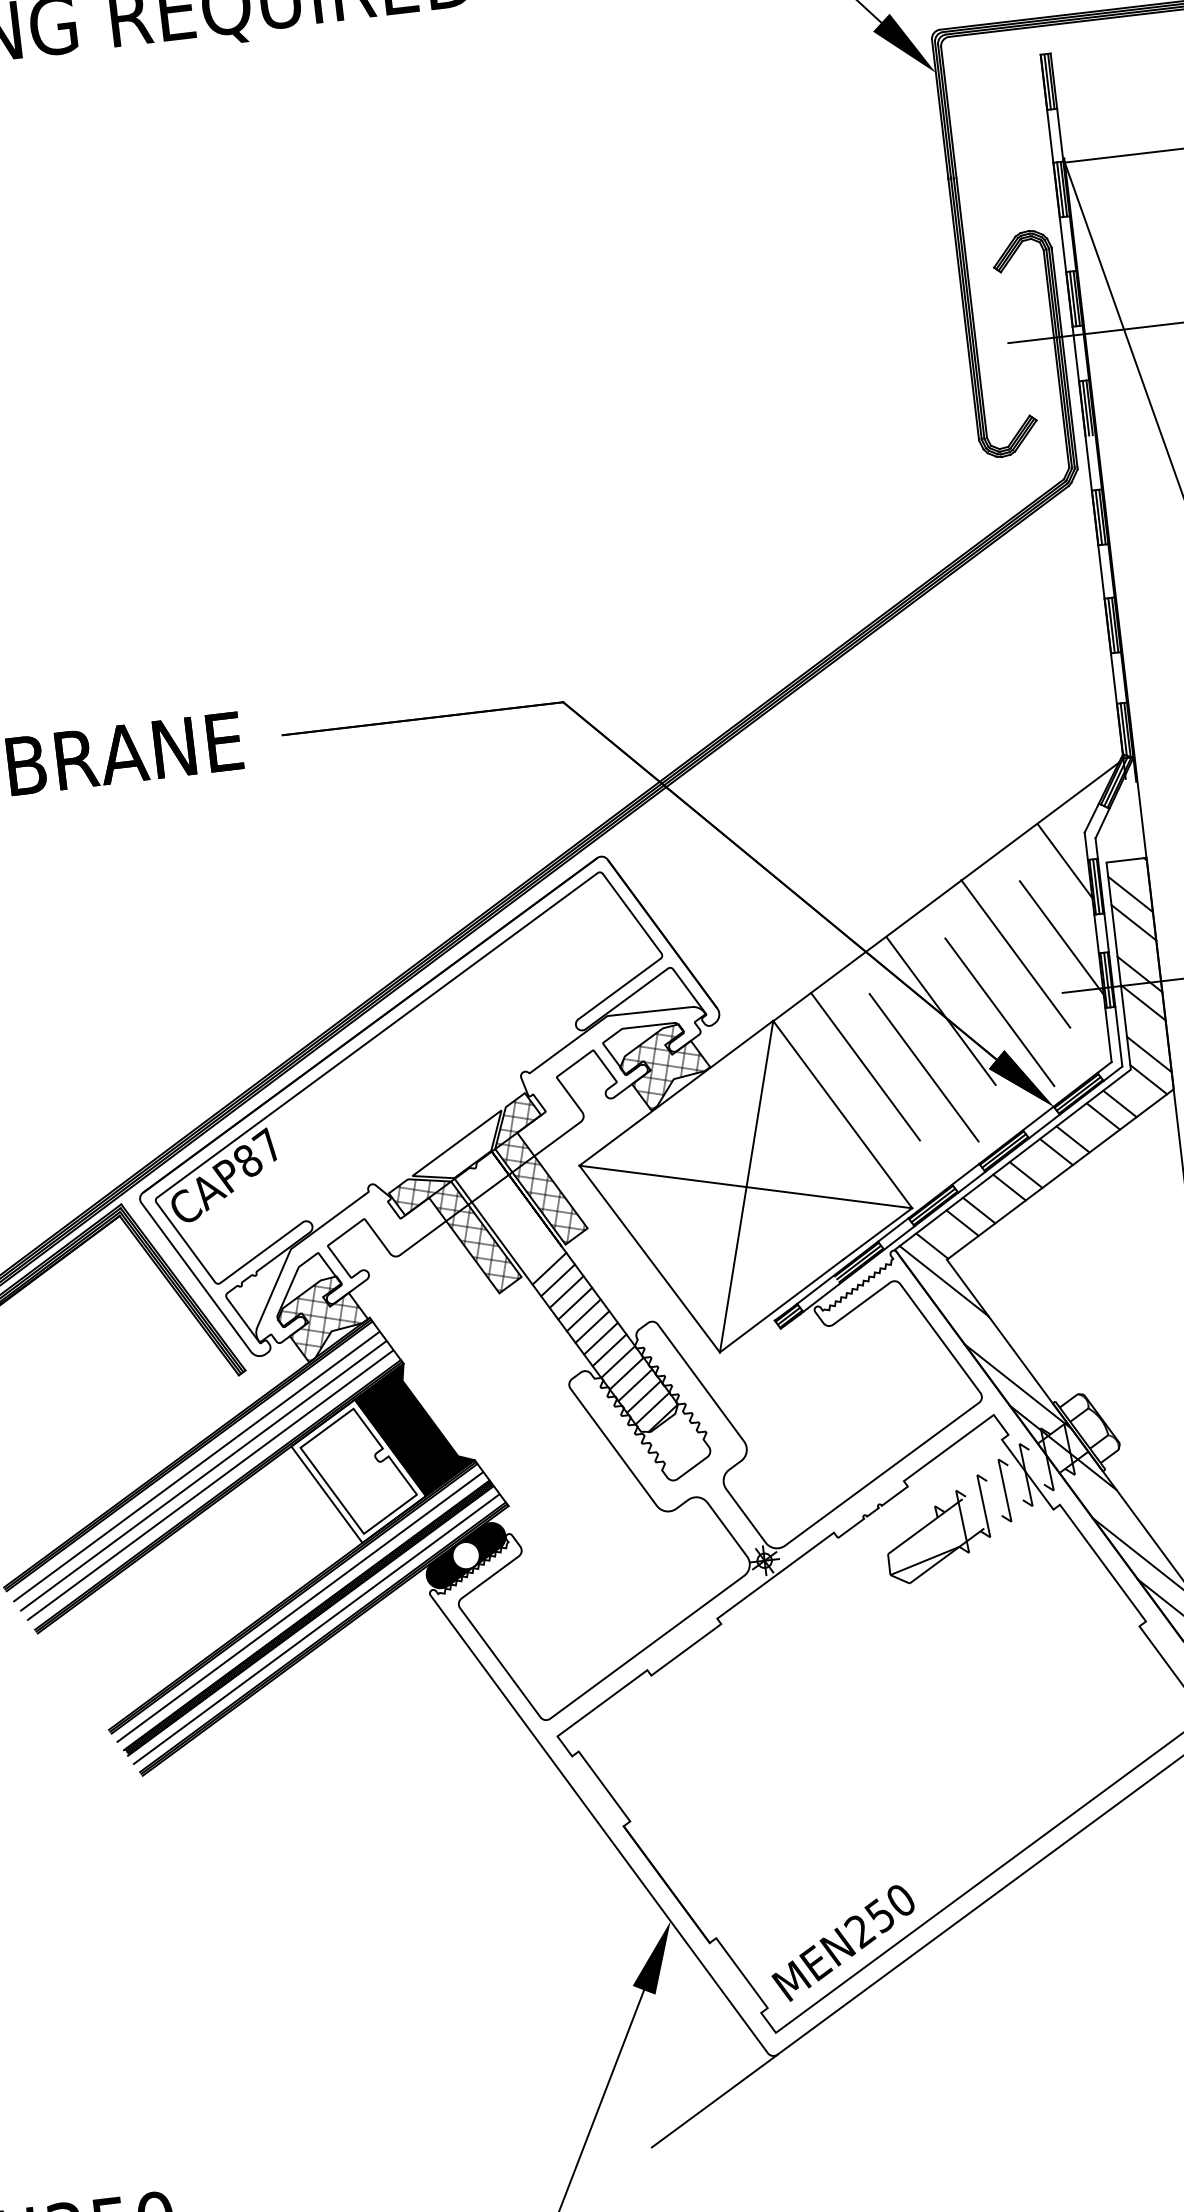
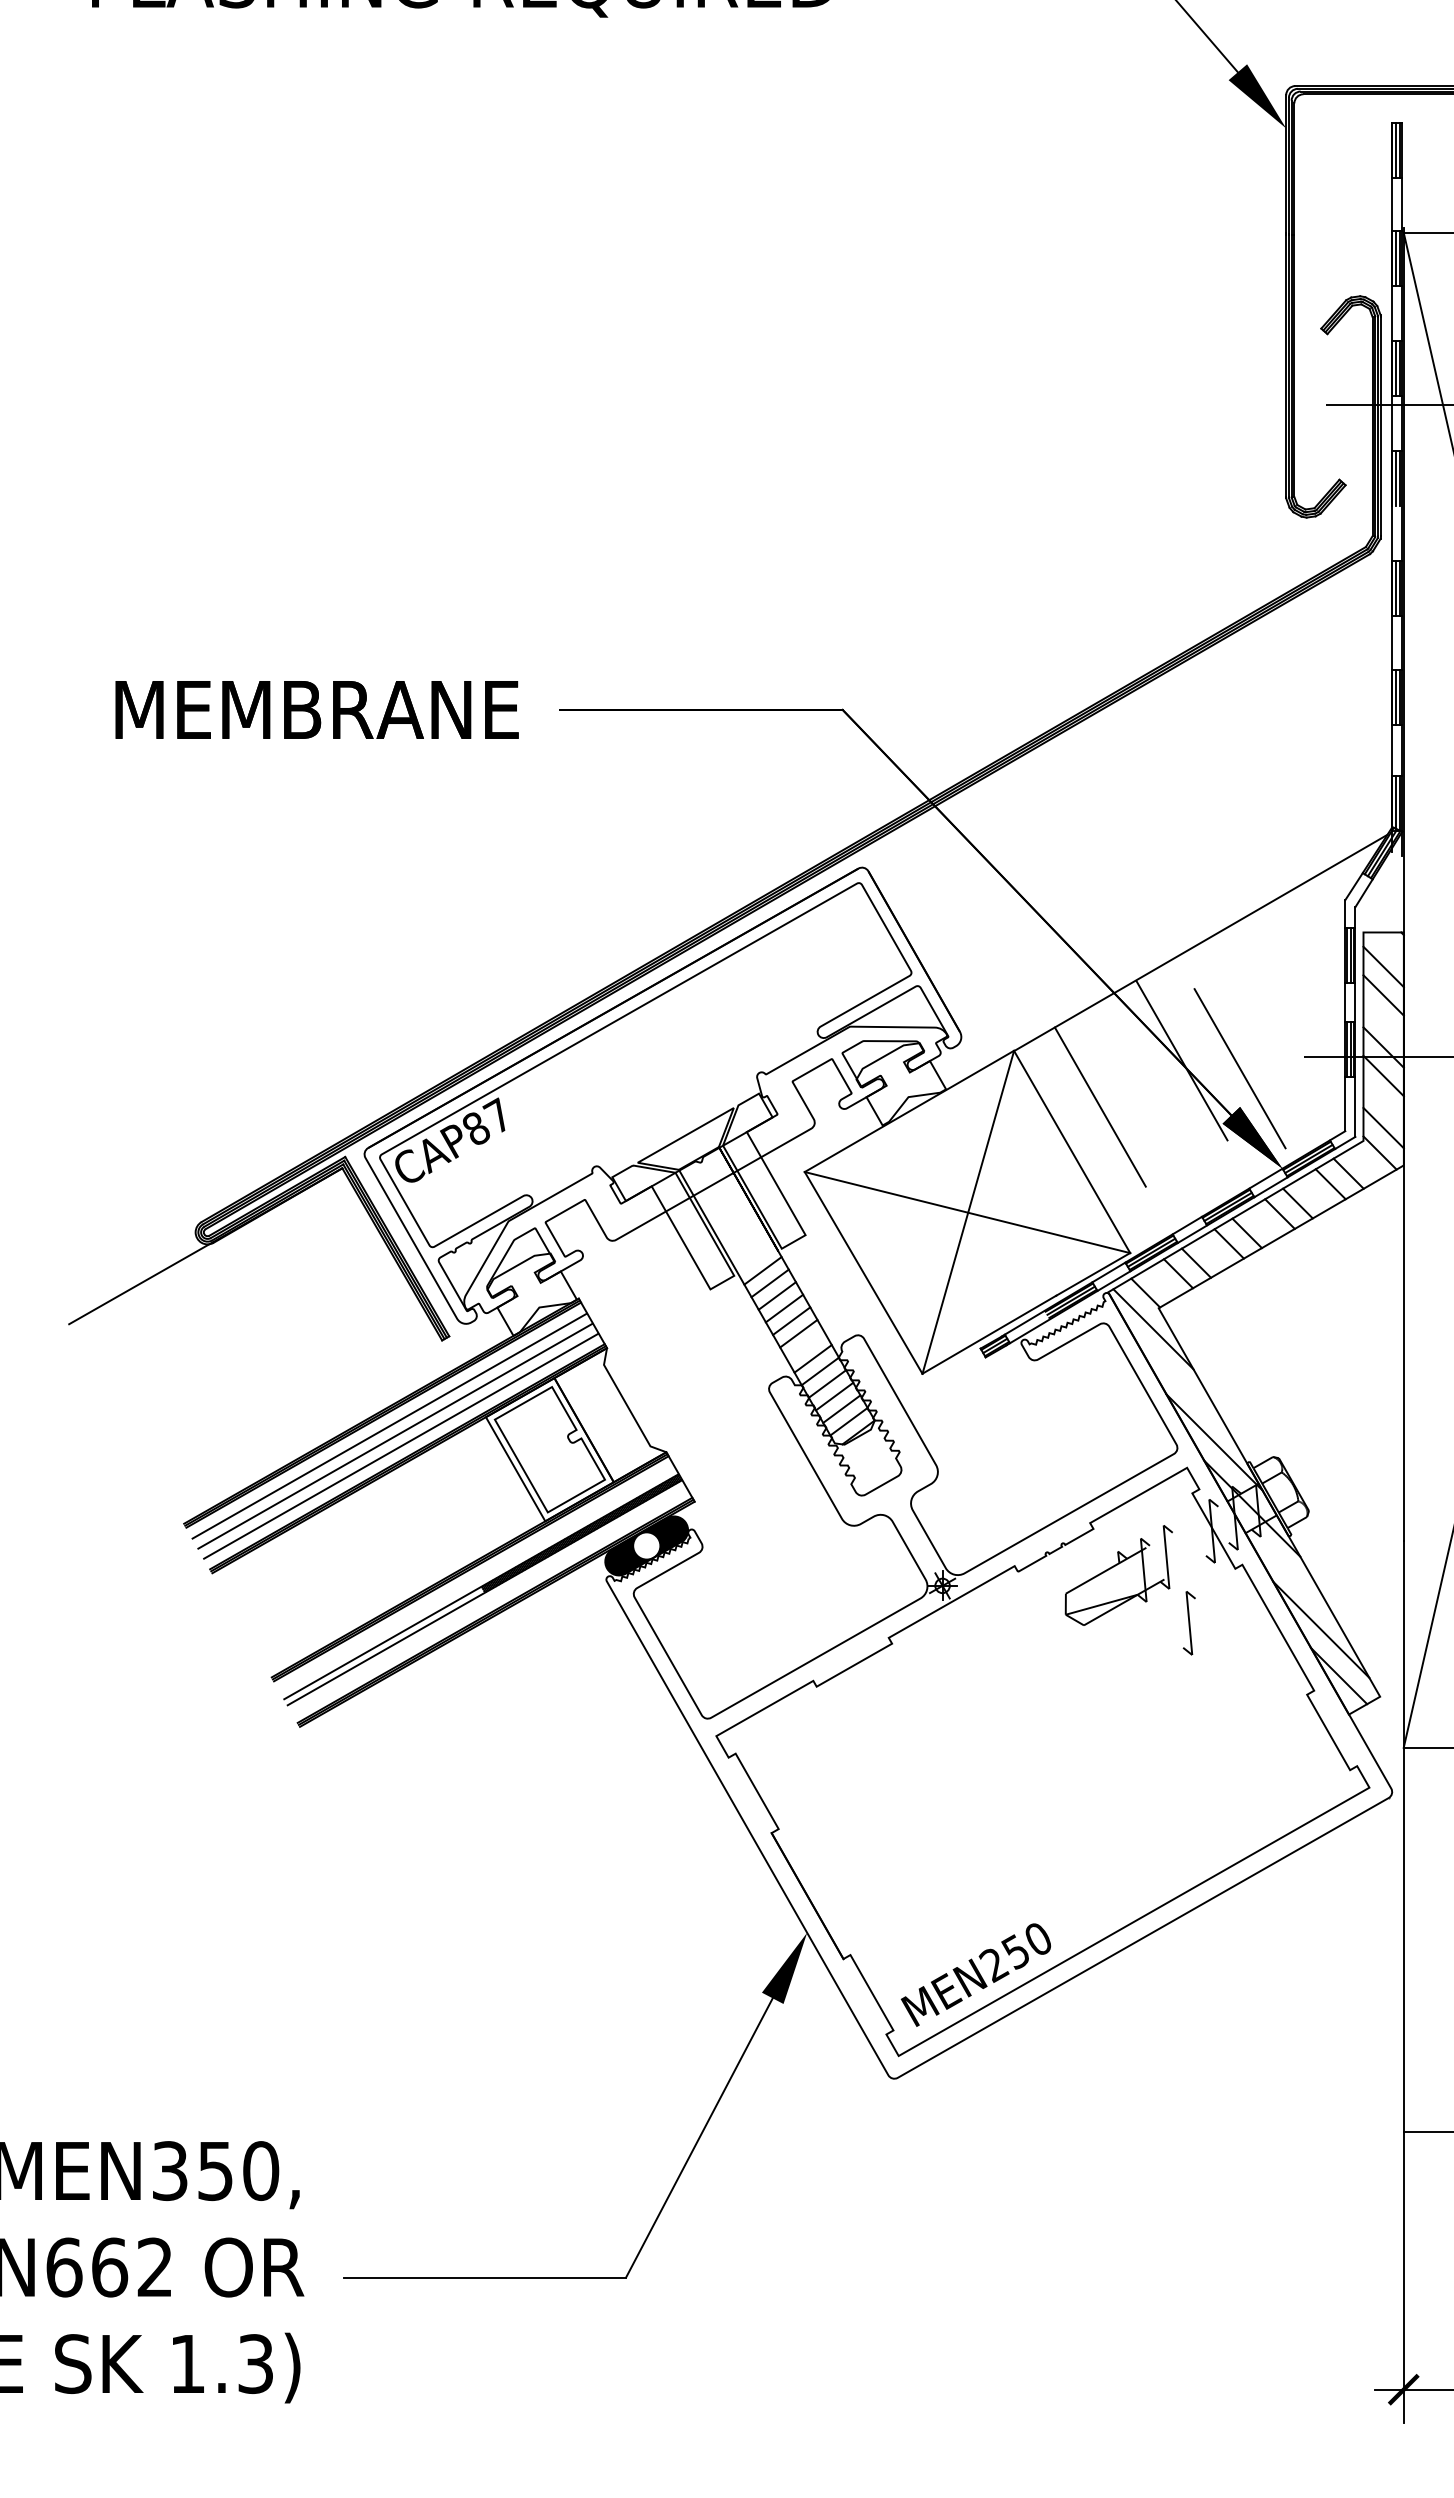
line: (1065, 861) -> (1322, 926), removed
line: (1061, 937) -> (1310, 1001), removed
line: (1015, 953) -> (1262, 1012), removed
hatch: (662, 1066) -> (898, 1083), removed
line: (924, 1067) -> (1158, 1114), removed
hatch: (539, 1171) -> (764, 1173), removed
hatch: (456, 1236) -> (674, 1227), removed
hatch: (320, 1319) -> (529, 1294), removed
line: (600, 1338) -> (805, 1346), removed
fill: (414, 1430) -> (610, 1415), removed
part: (1004, 1490) -> (1188, 1623), moved
line: (299, 1606) -> (475, 1577), removed
line: (316, 1629) -> (489, 1601), removed
hatch: (218, 1684) -> (385, 1645), removed
line: (714, 2101) -> (829, 2116), removed

